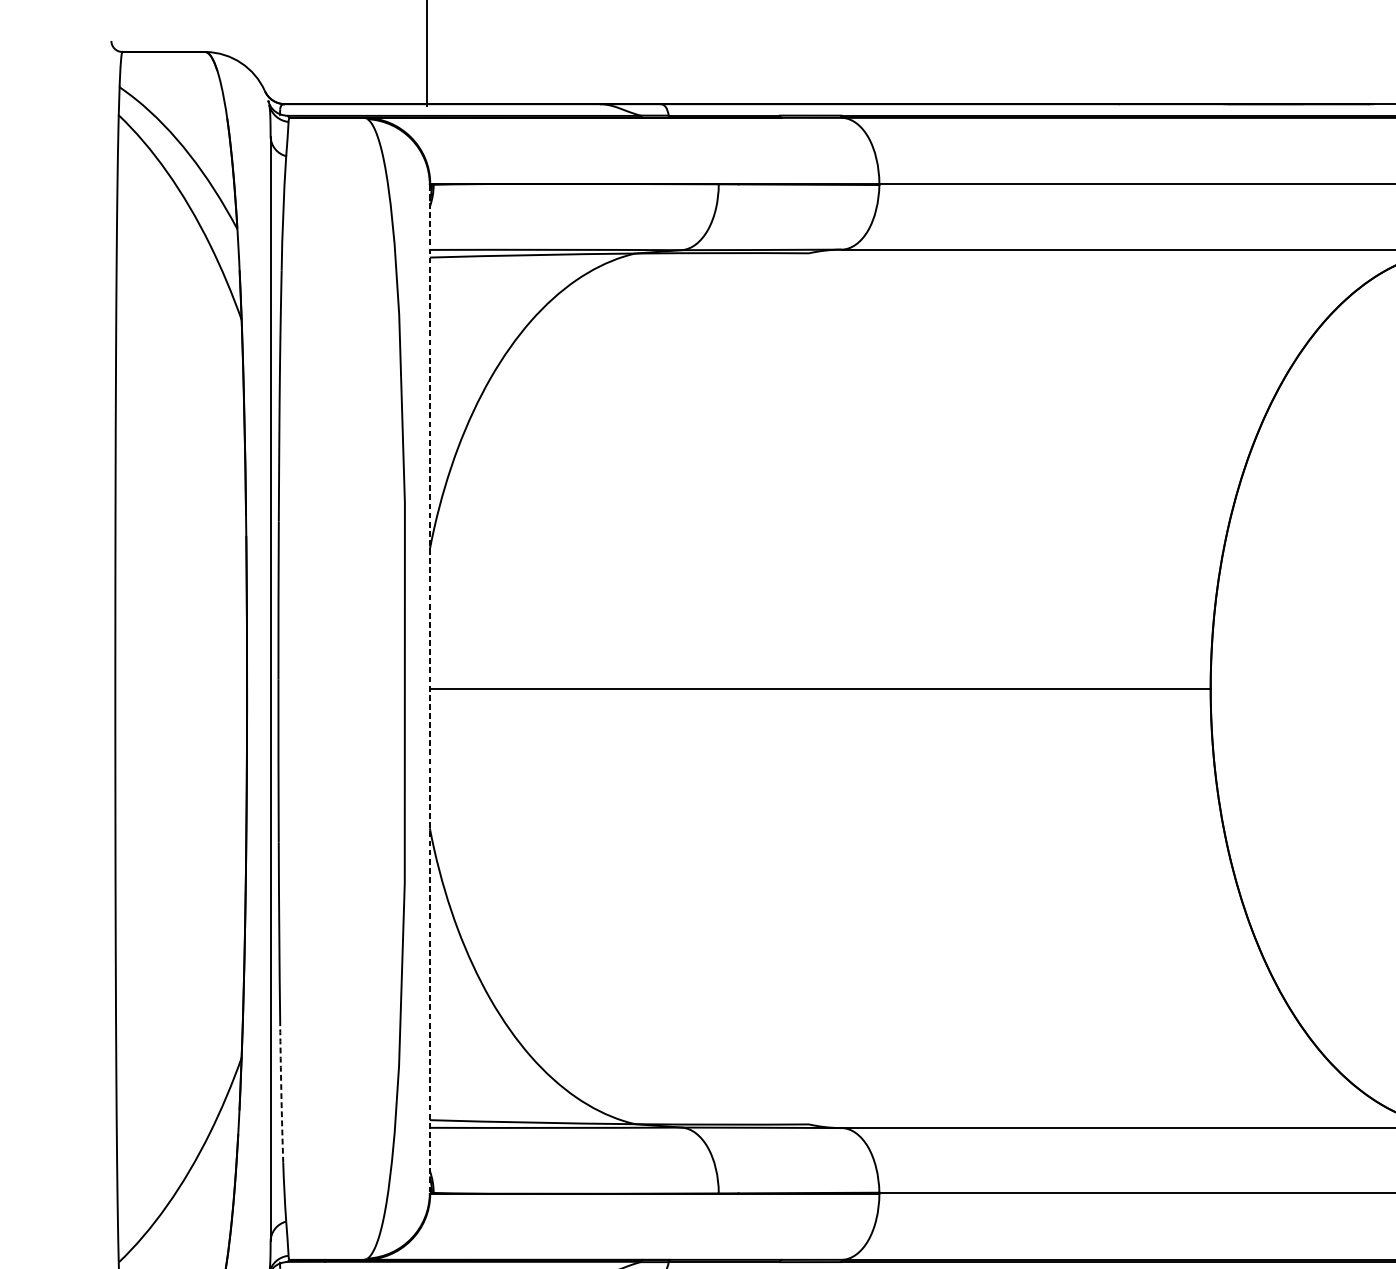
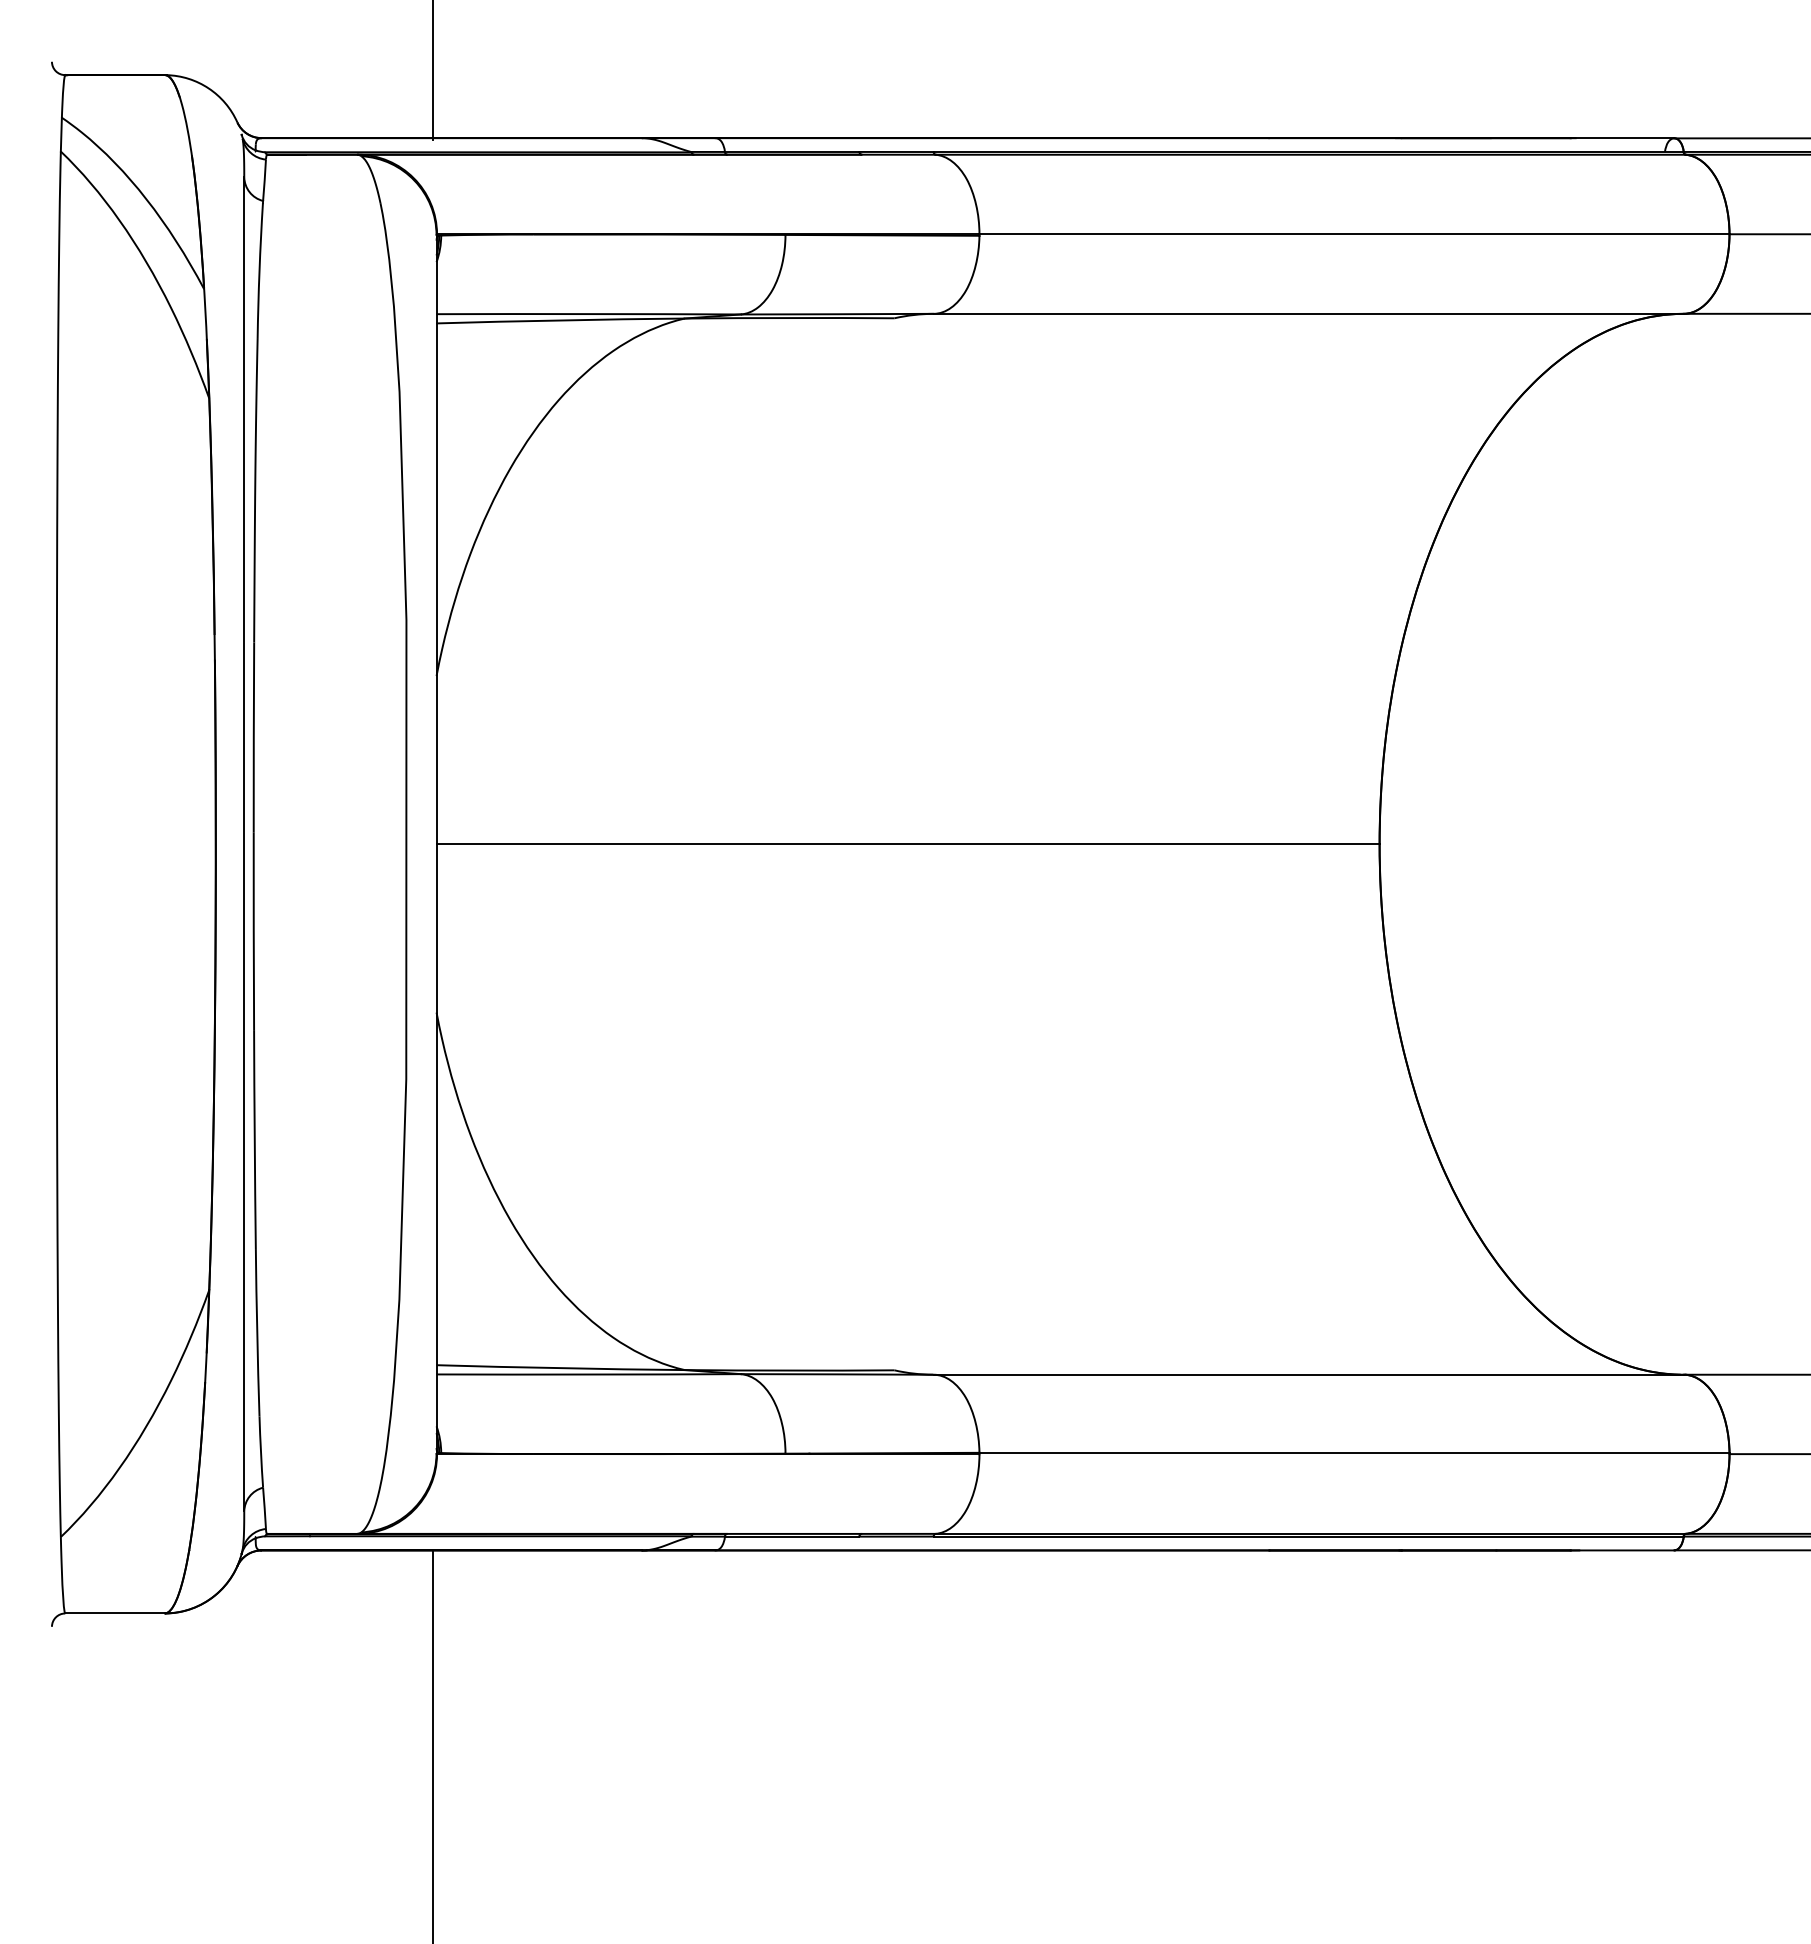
line: (429, 689) -> (436, 844), dashed -> solid
arc: (281, 1093) -> (257, 1332), dashed -> solid

